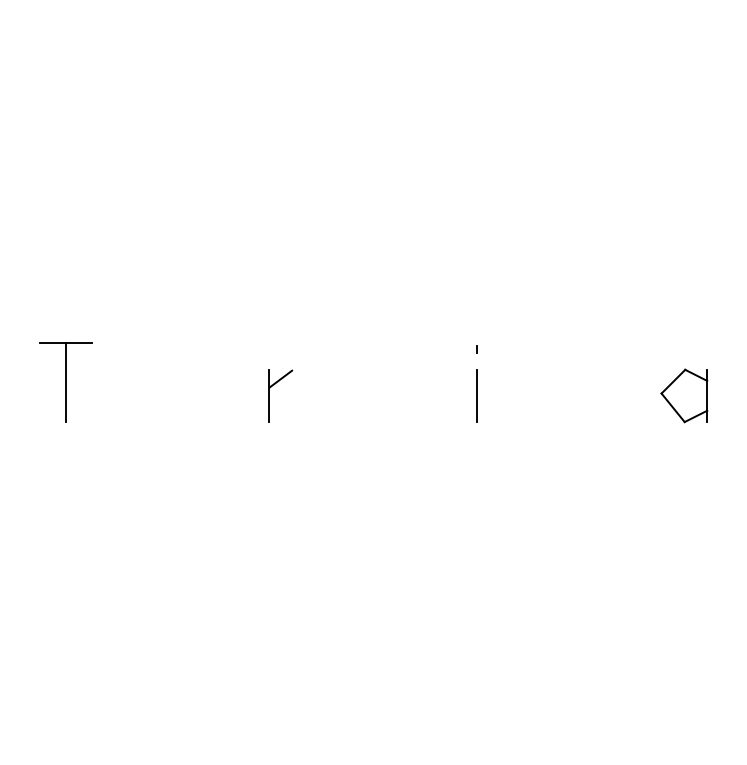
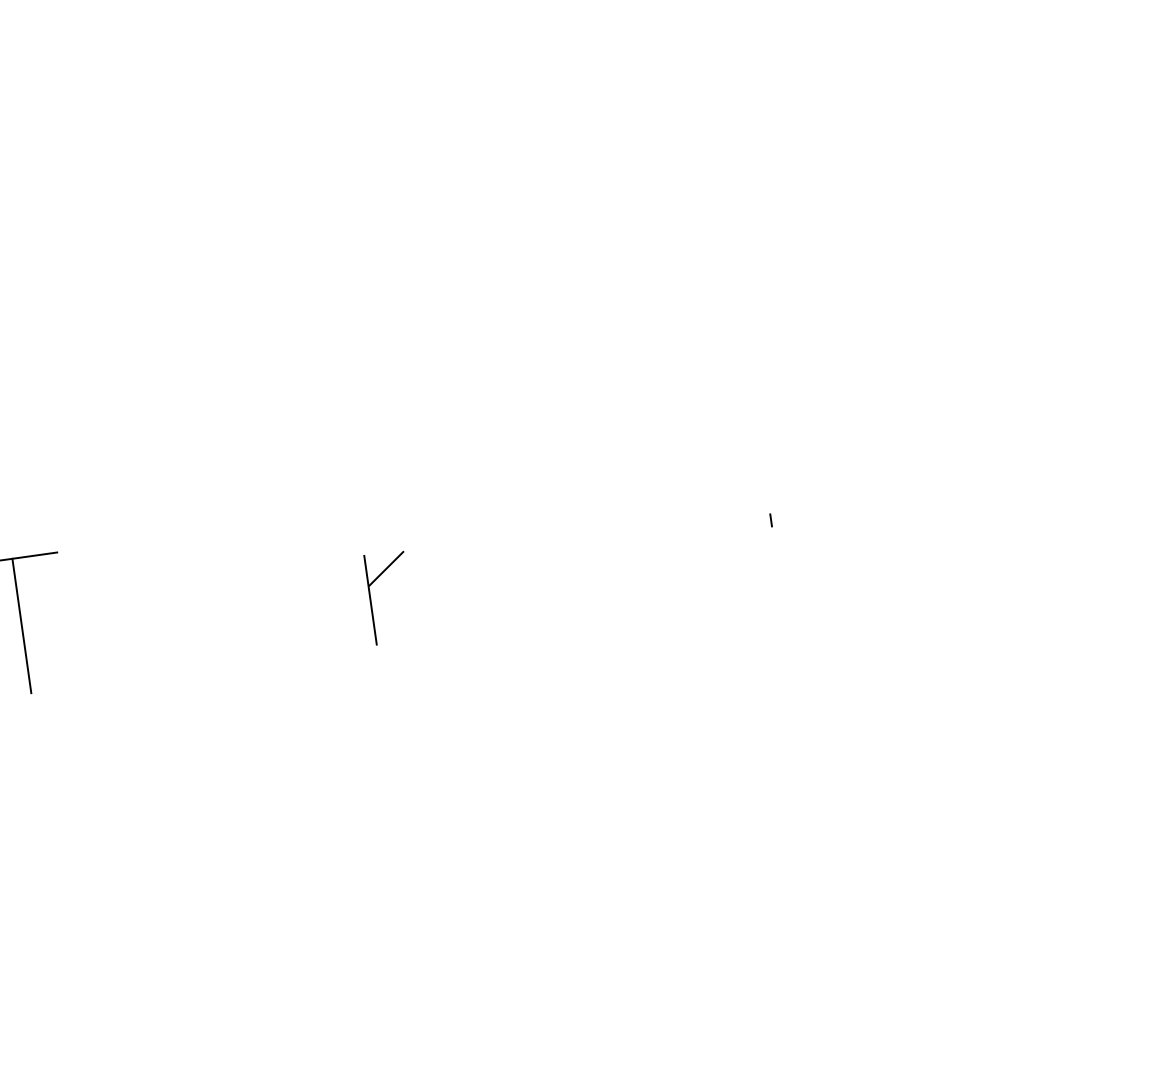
line: (476, 349) -> (770, 520), moved
line: (476, 395) -> (722, 550), removed
part: (684, 395) -> (1075, 500), removed

